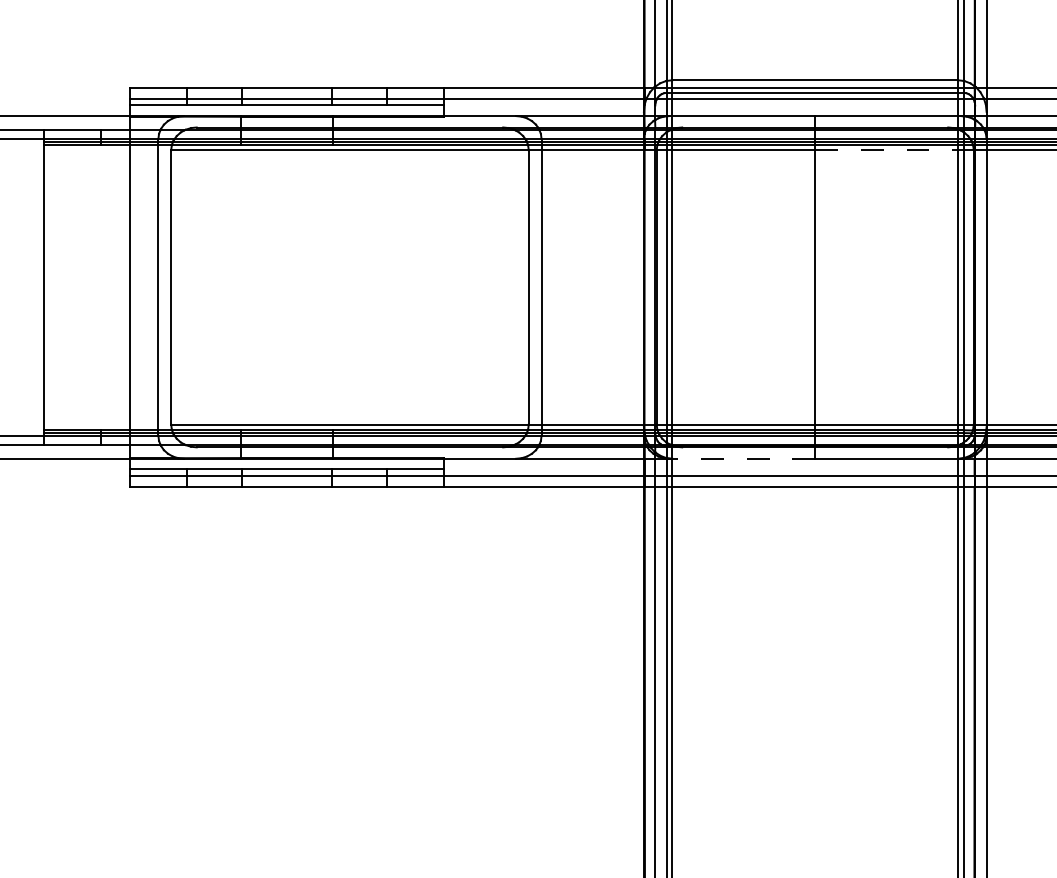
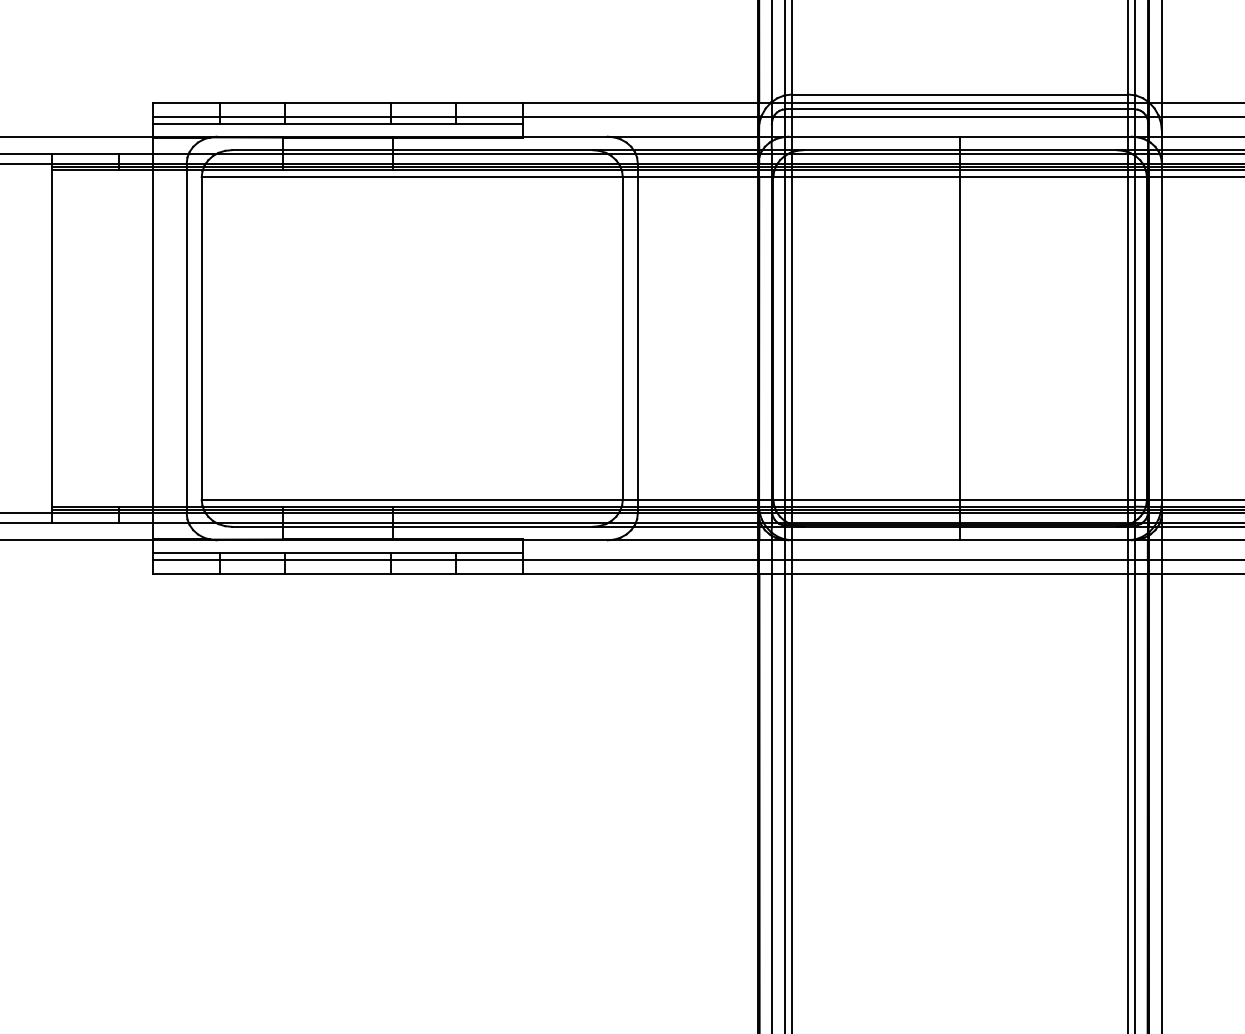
line: (887, 150) -> (1045, 177), dashed -> solid
line: (743, 458) -> (875, 539), dashed -> solid

